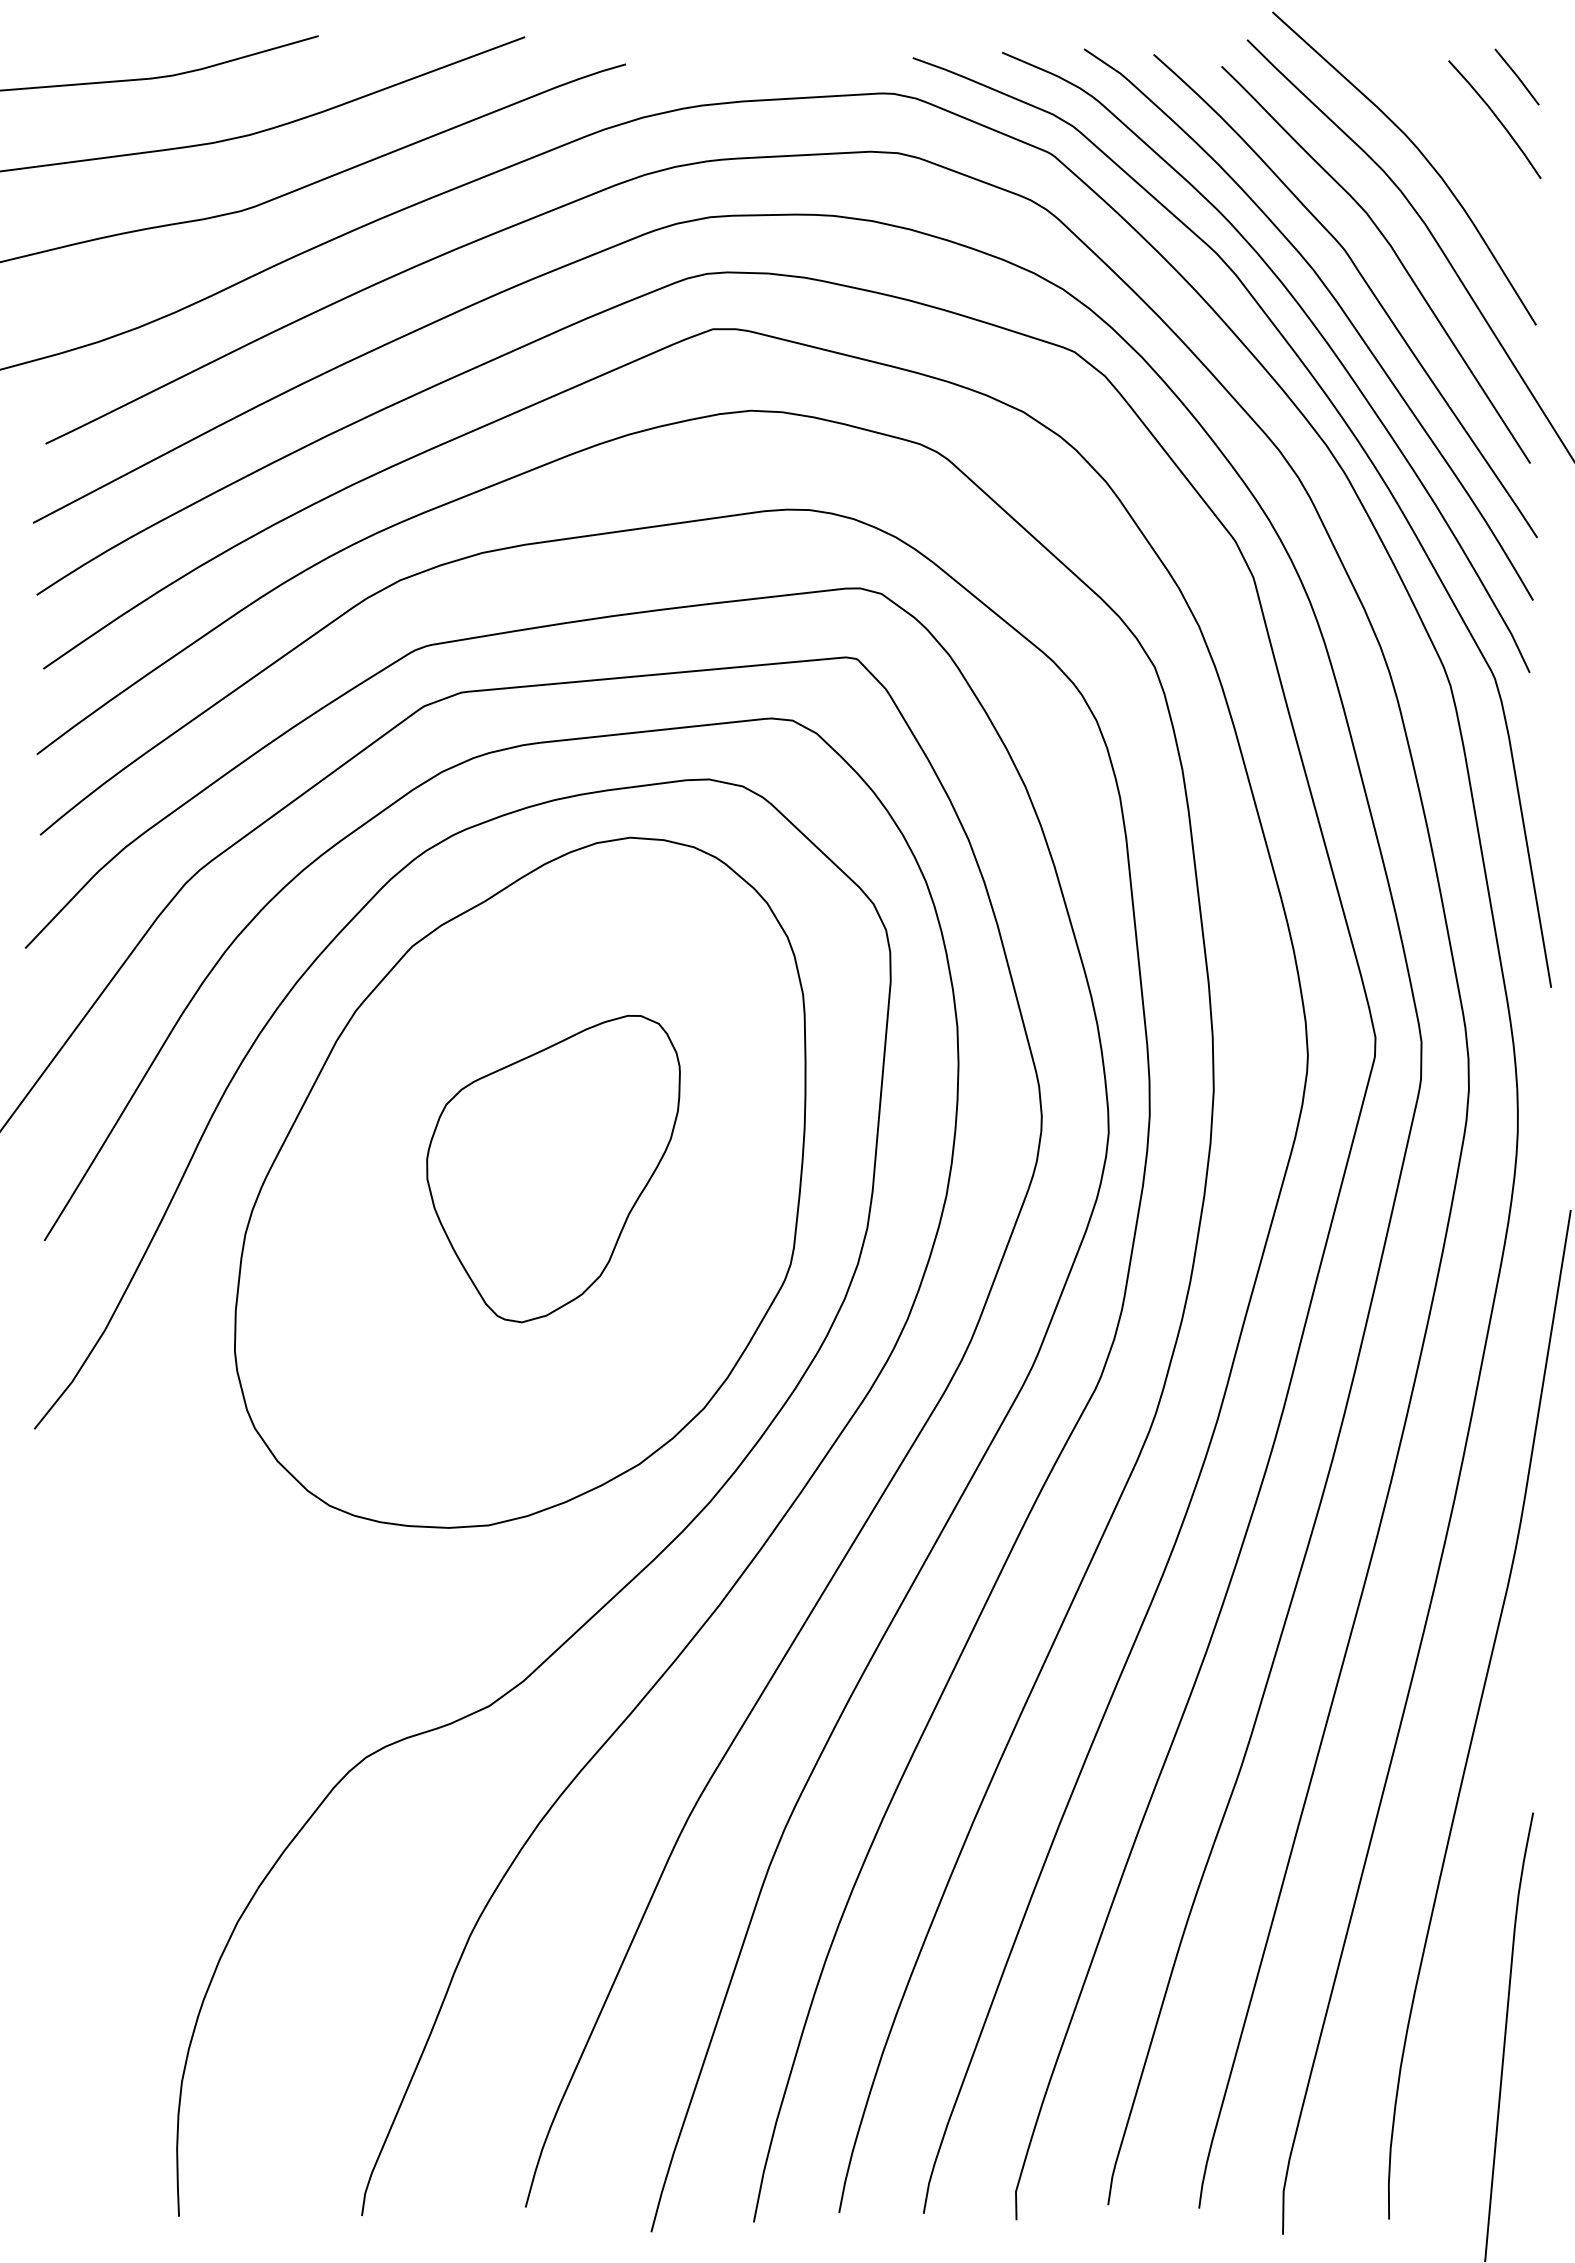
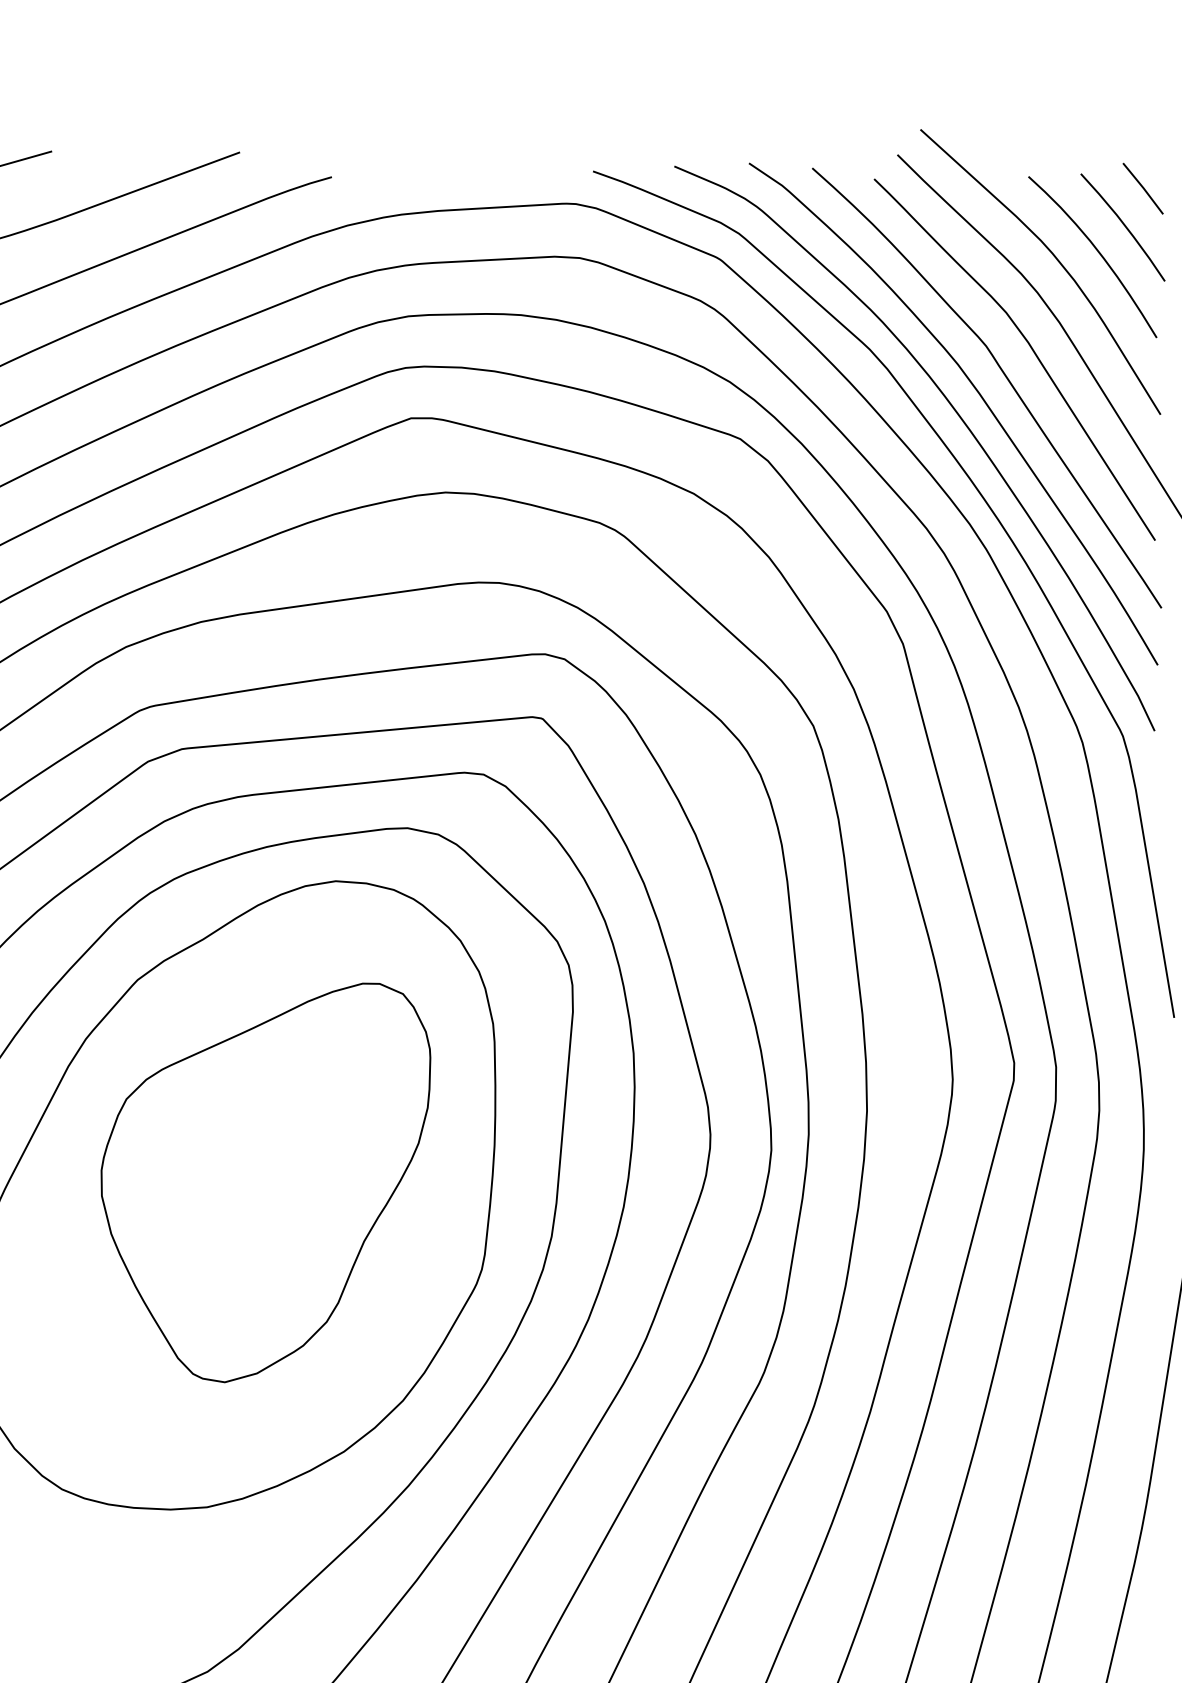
curve: (1467, 147) -> (1098, 252), added
part: (553, 1168) -> (265, 1182), size x1.43

